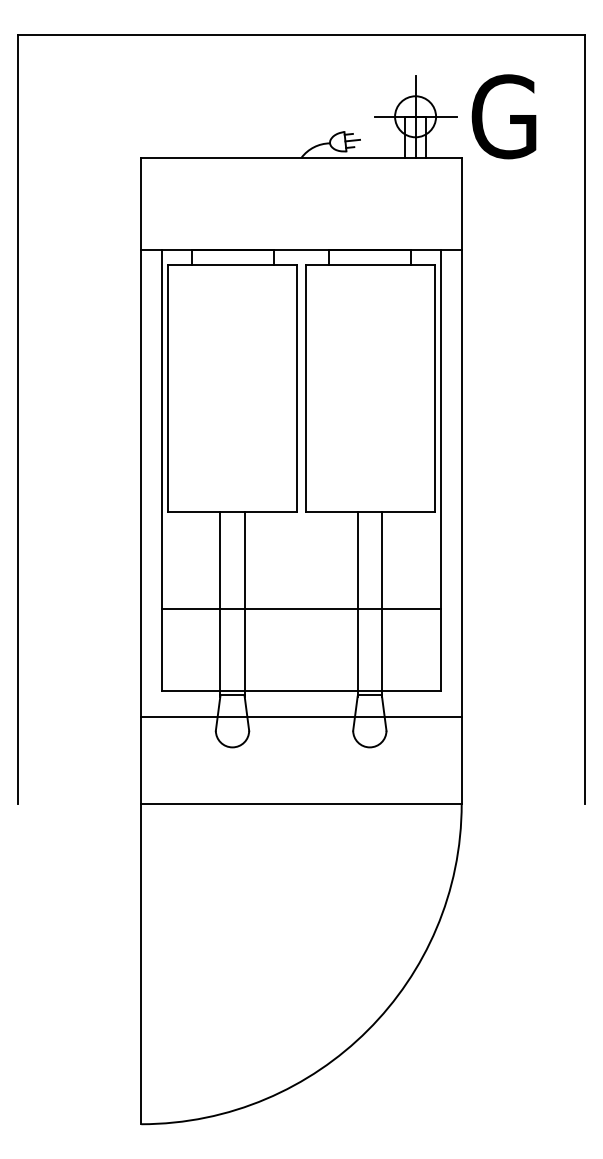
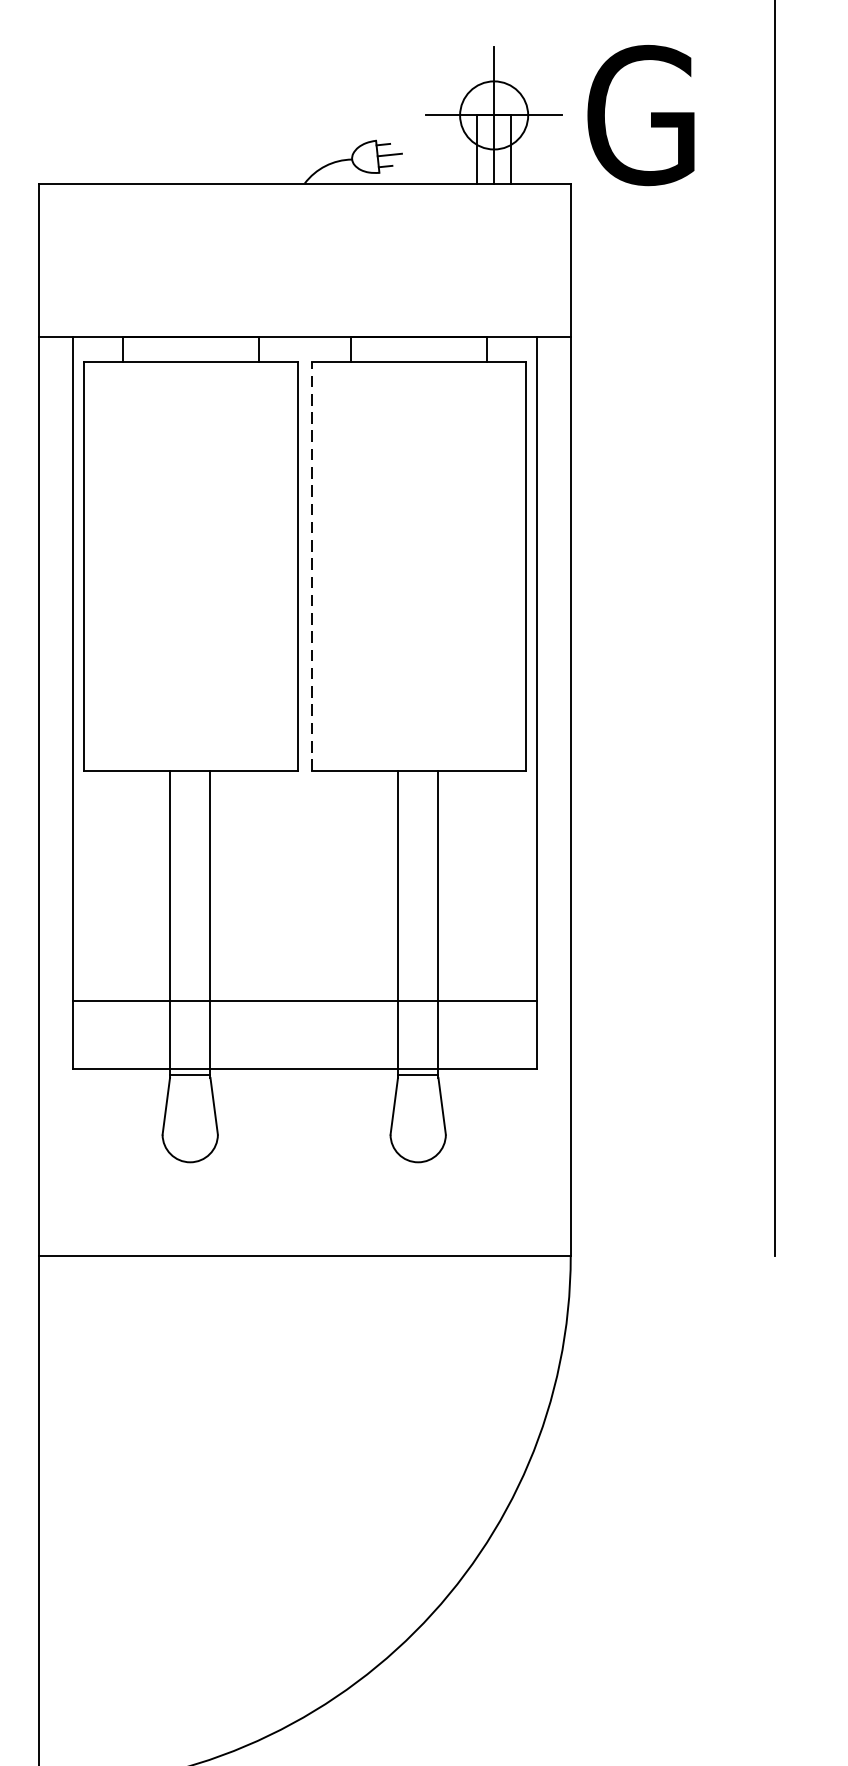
line: (305, 388) -> (311, 566), solid -> dashed
line: (301, 608) -> (304, 999), moved
line: (301, 716) -> (304, 1111), removed

